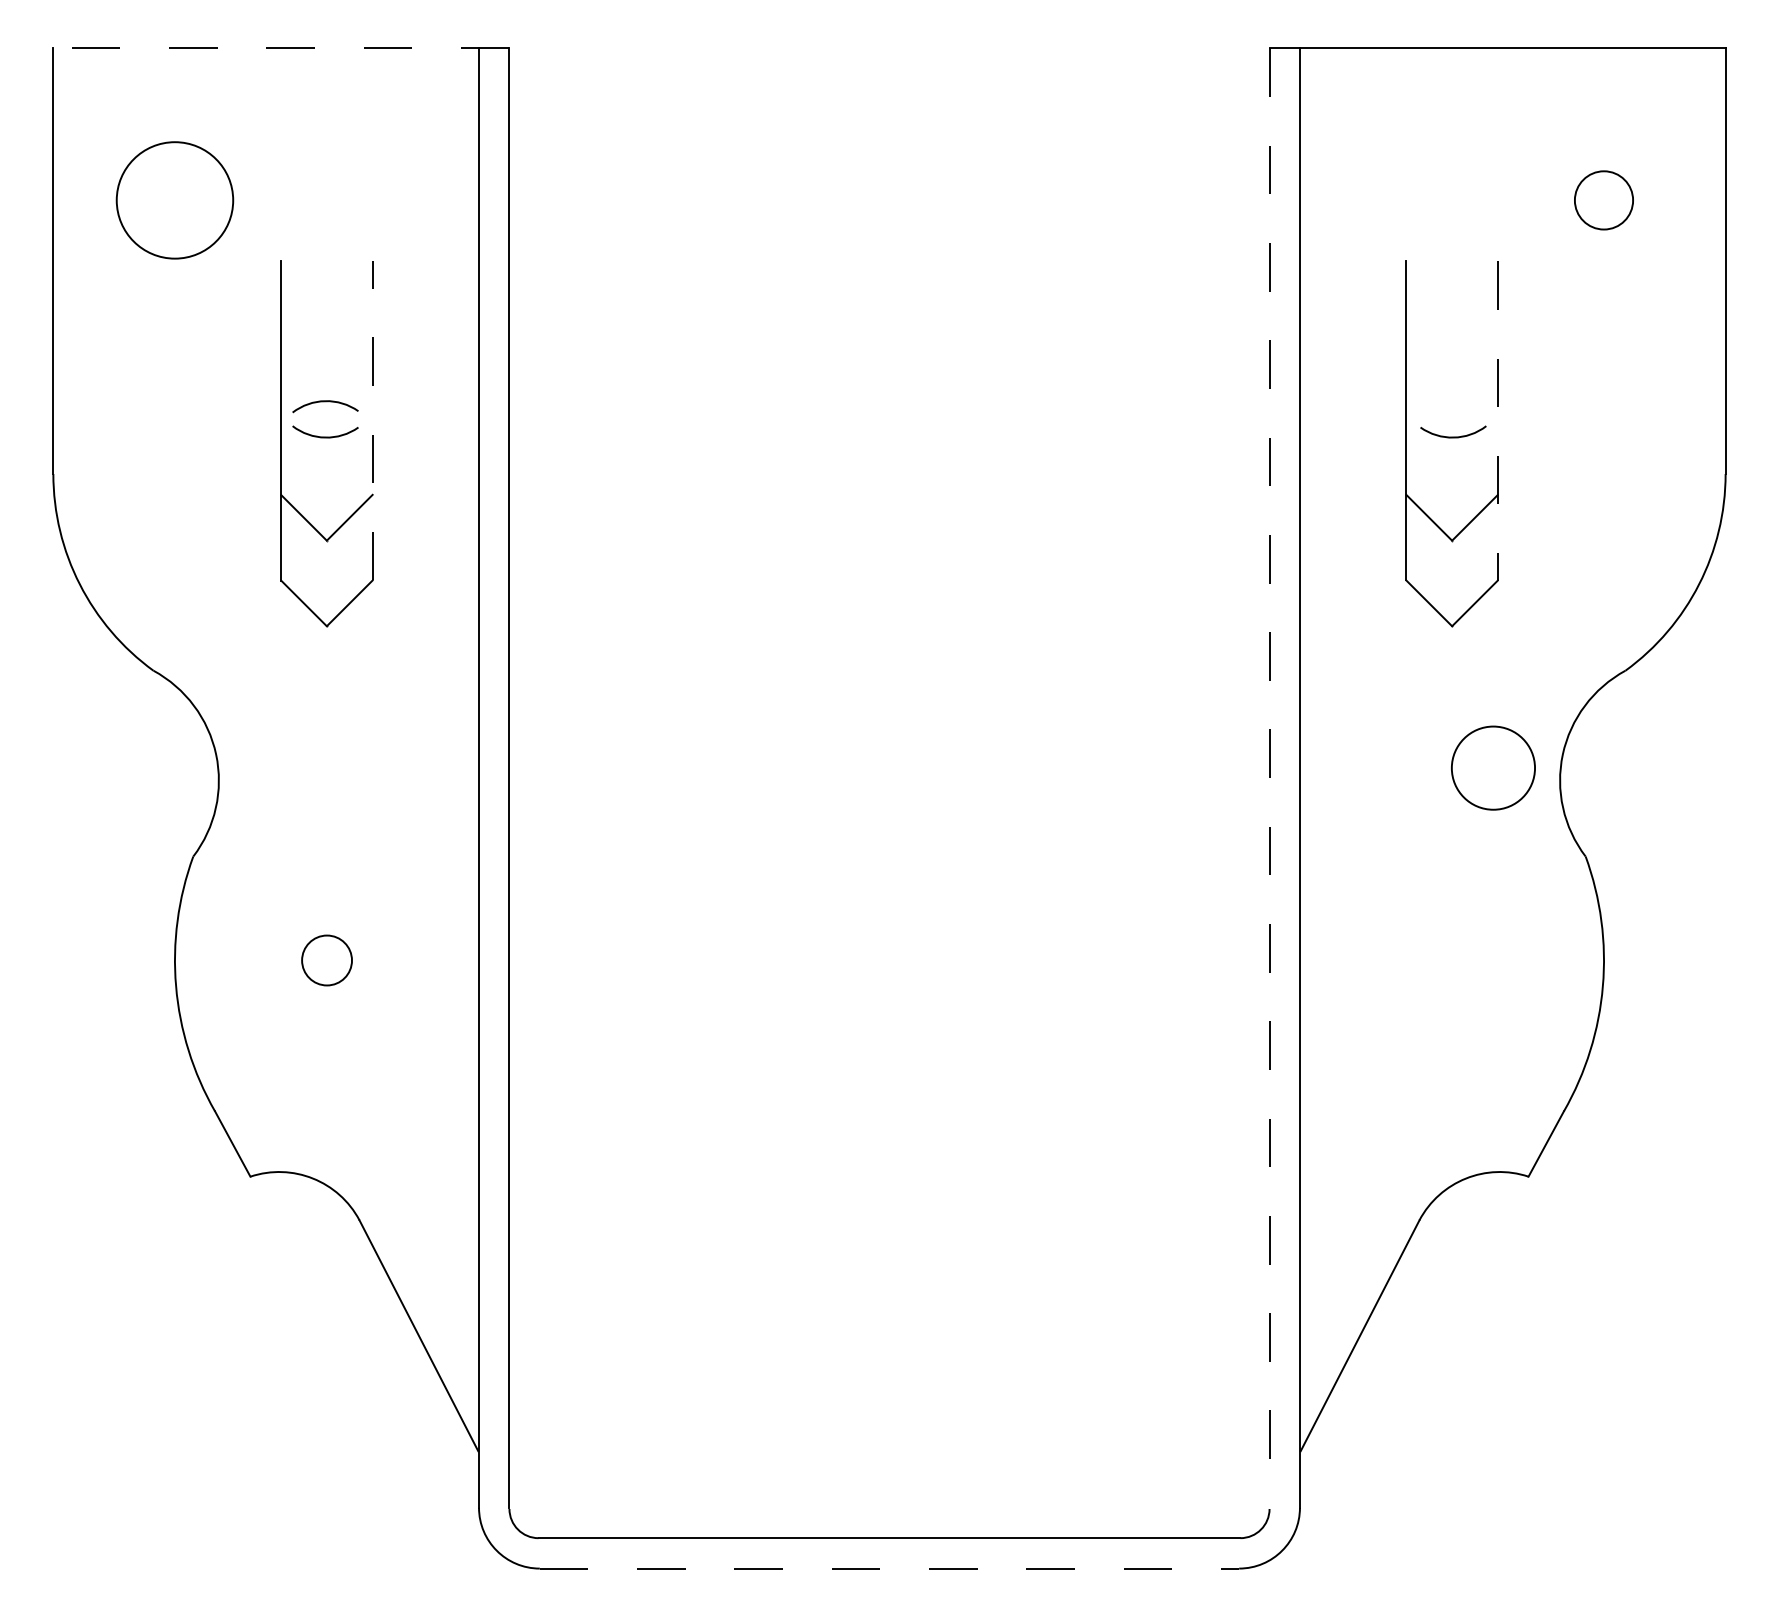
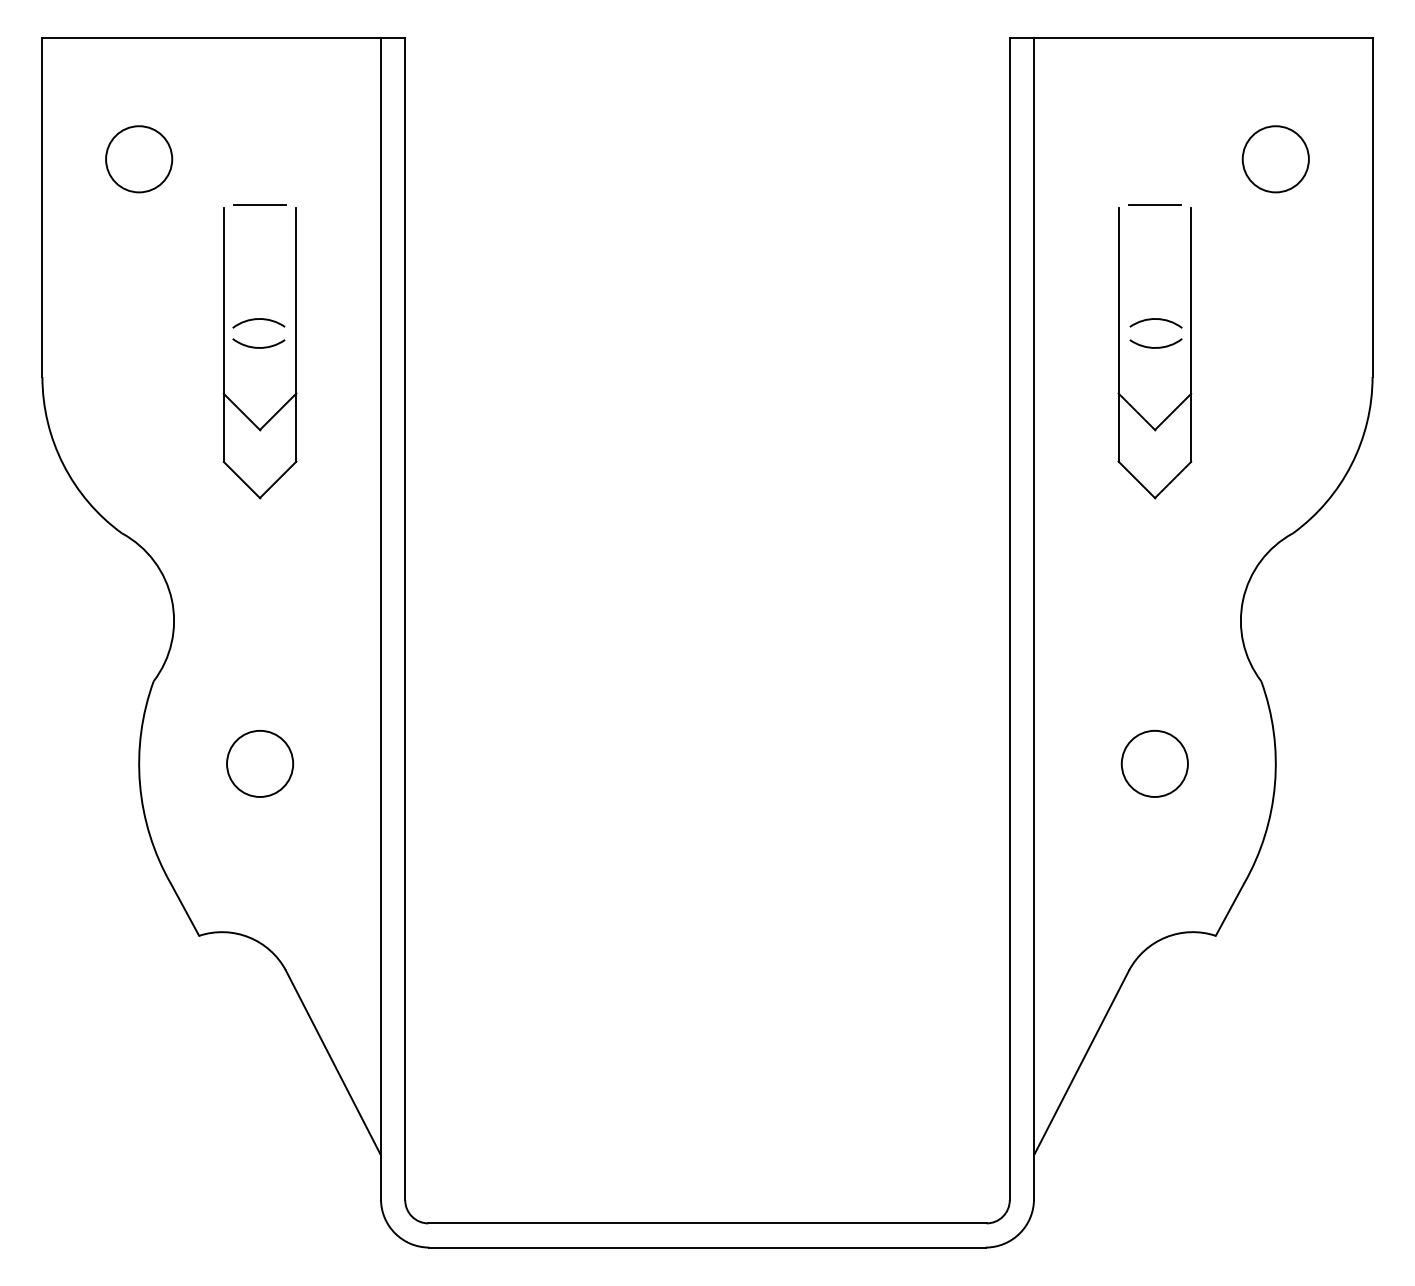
line: (281, 48) -> (223, 38), dashed -> solid
circle: (175, 200) -> (139, 159), size x0.71
circle: (1603, 200) -> (1275, 159), size x1.43
line: (326, 257) -> (259, 204), added
line: (1451, 257) -> (1154, 204), added
arc: (1452, 401) -> (1155, 319), added
line: (372, 420) -> (296, 334), dashed -> solid
line: (1497, 421) -> (1191, 335), dashed -> solid
circle: (1492, 767) -> (1154, 763), moved
line: (1269, 778) -> (1009, 619), dashed -> solid
circle: (327, 959) -> (260, 763), size x1.67
line: (889, 1568) -> (707, 1247), dashed -> solid

